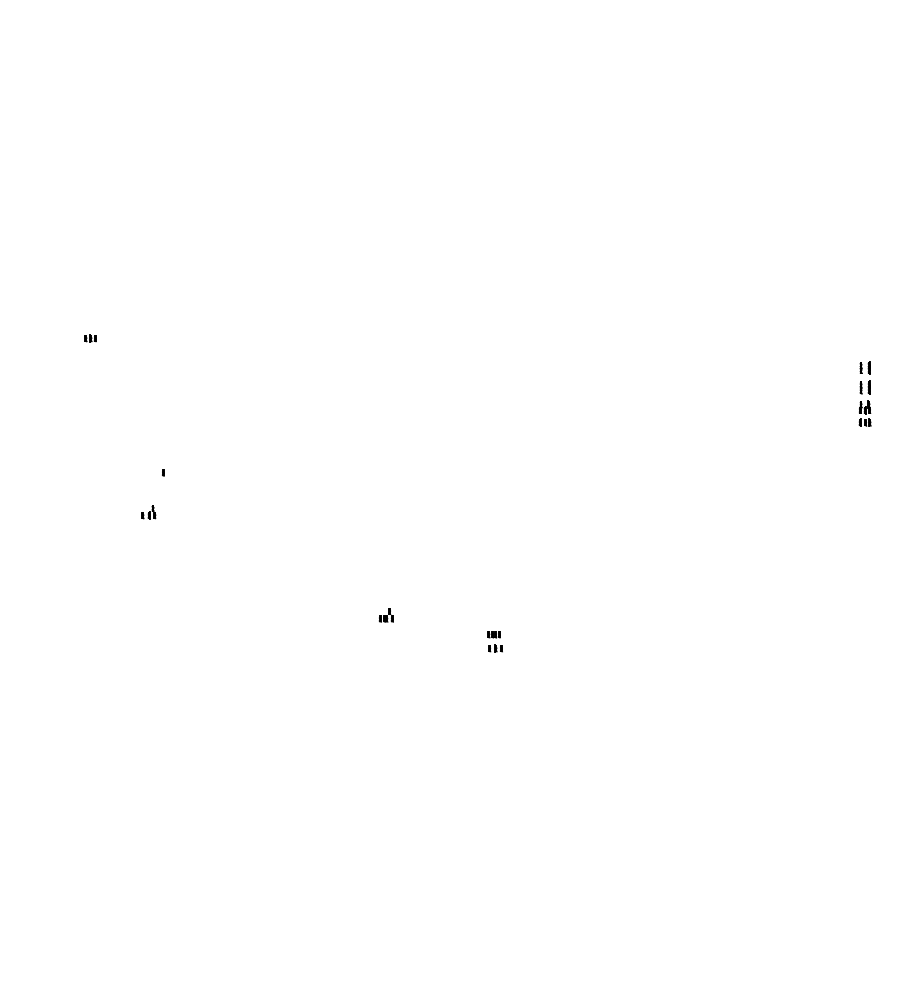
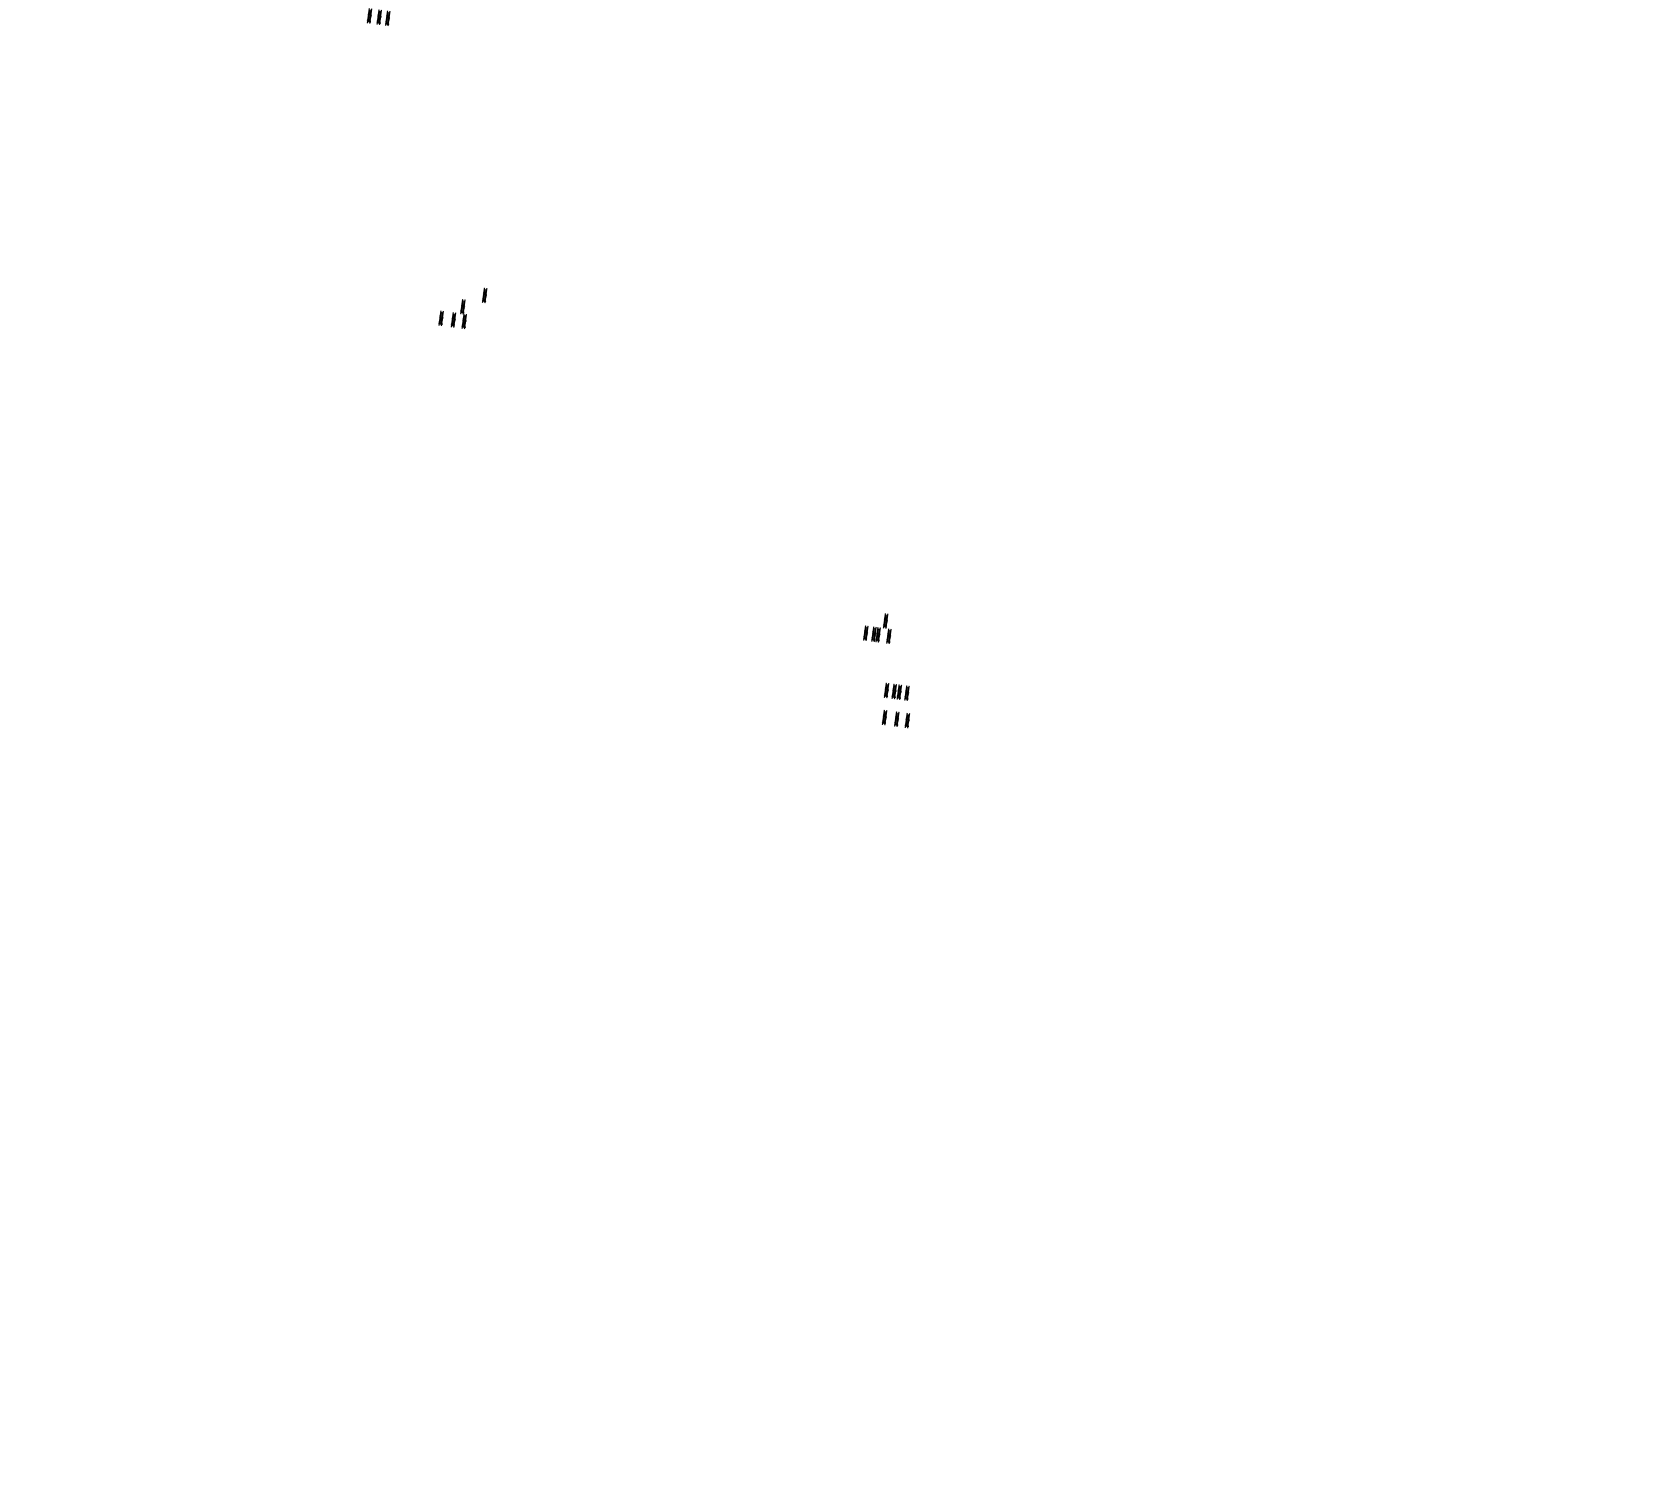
part: (148, 512) -> (452, 314), moved
part: (494, 641) -> (895, 705), moved

